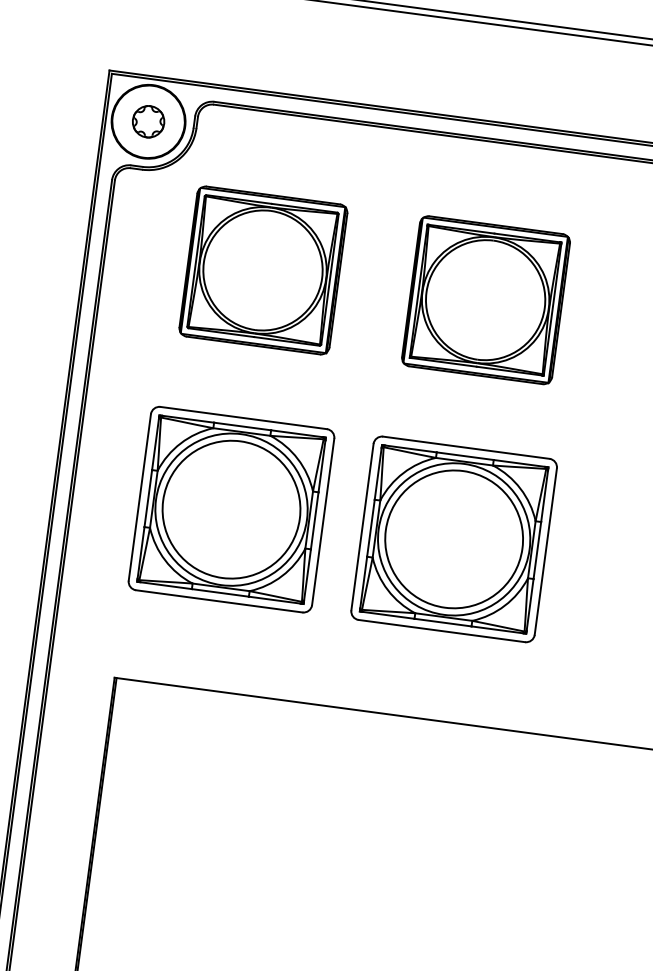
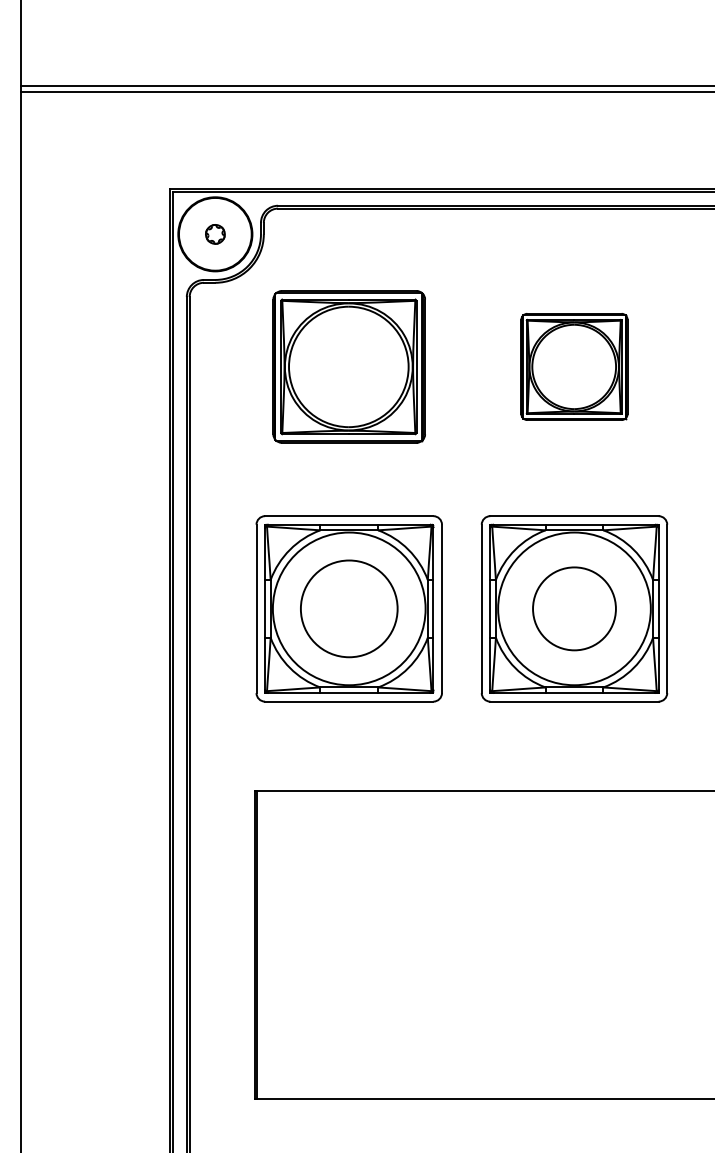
part: (148, 121) -> (215, 234), size x0.6
part: (486, 299) -> (574, 366), size x0.7
circle: (231, 509) -> (349, 608), size x0.7
circle: (454, 539) -> (574, 608), size x0.6

